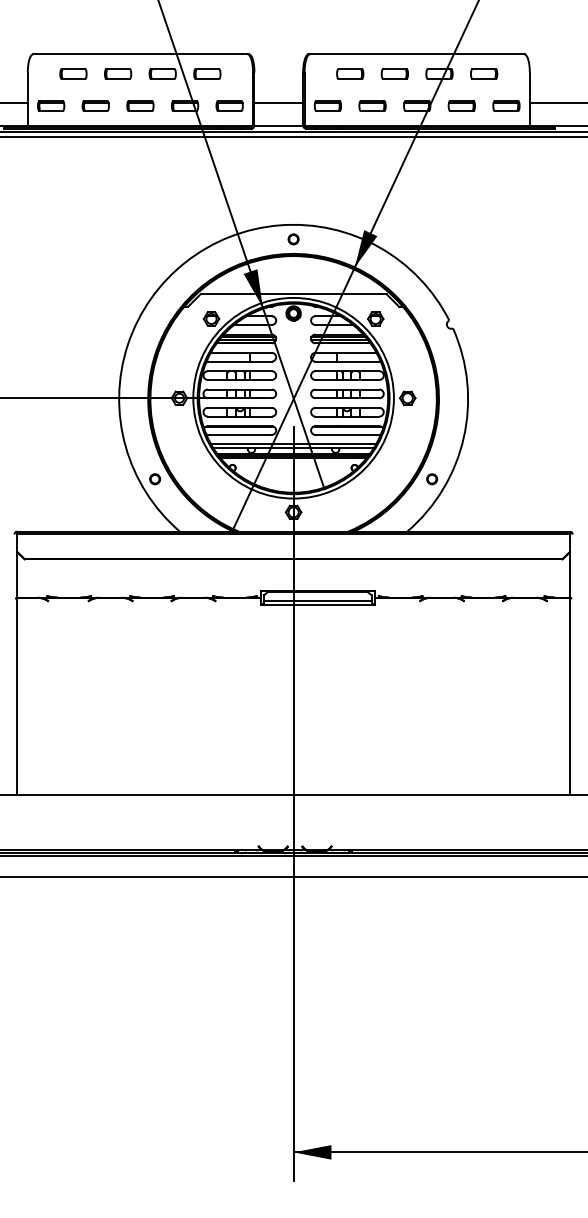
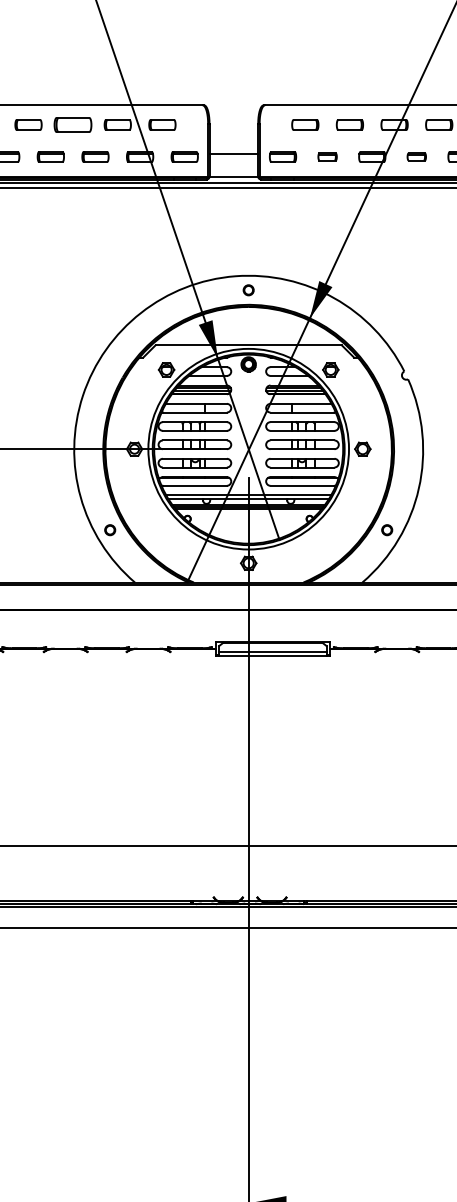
part: (118, 73) -> (73, 124), size x1.4
part: (372, 105) -> (327, 156), size x0.7
part: (461, 105) -> (416, 156), size x0.7

